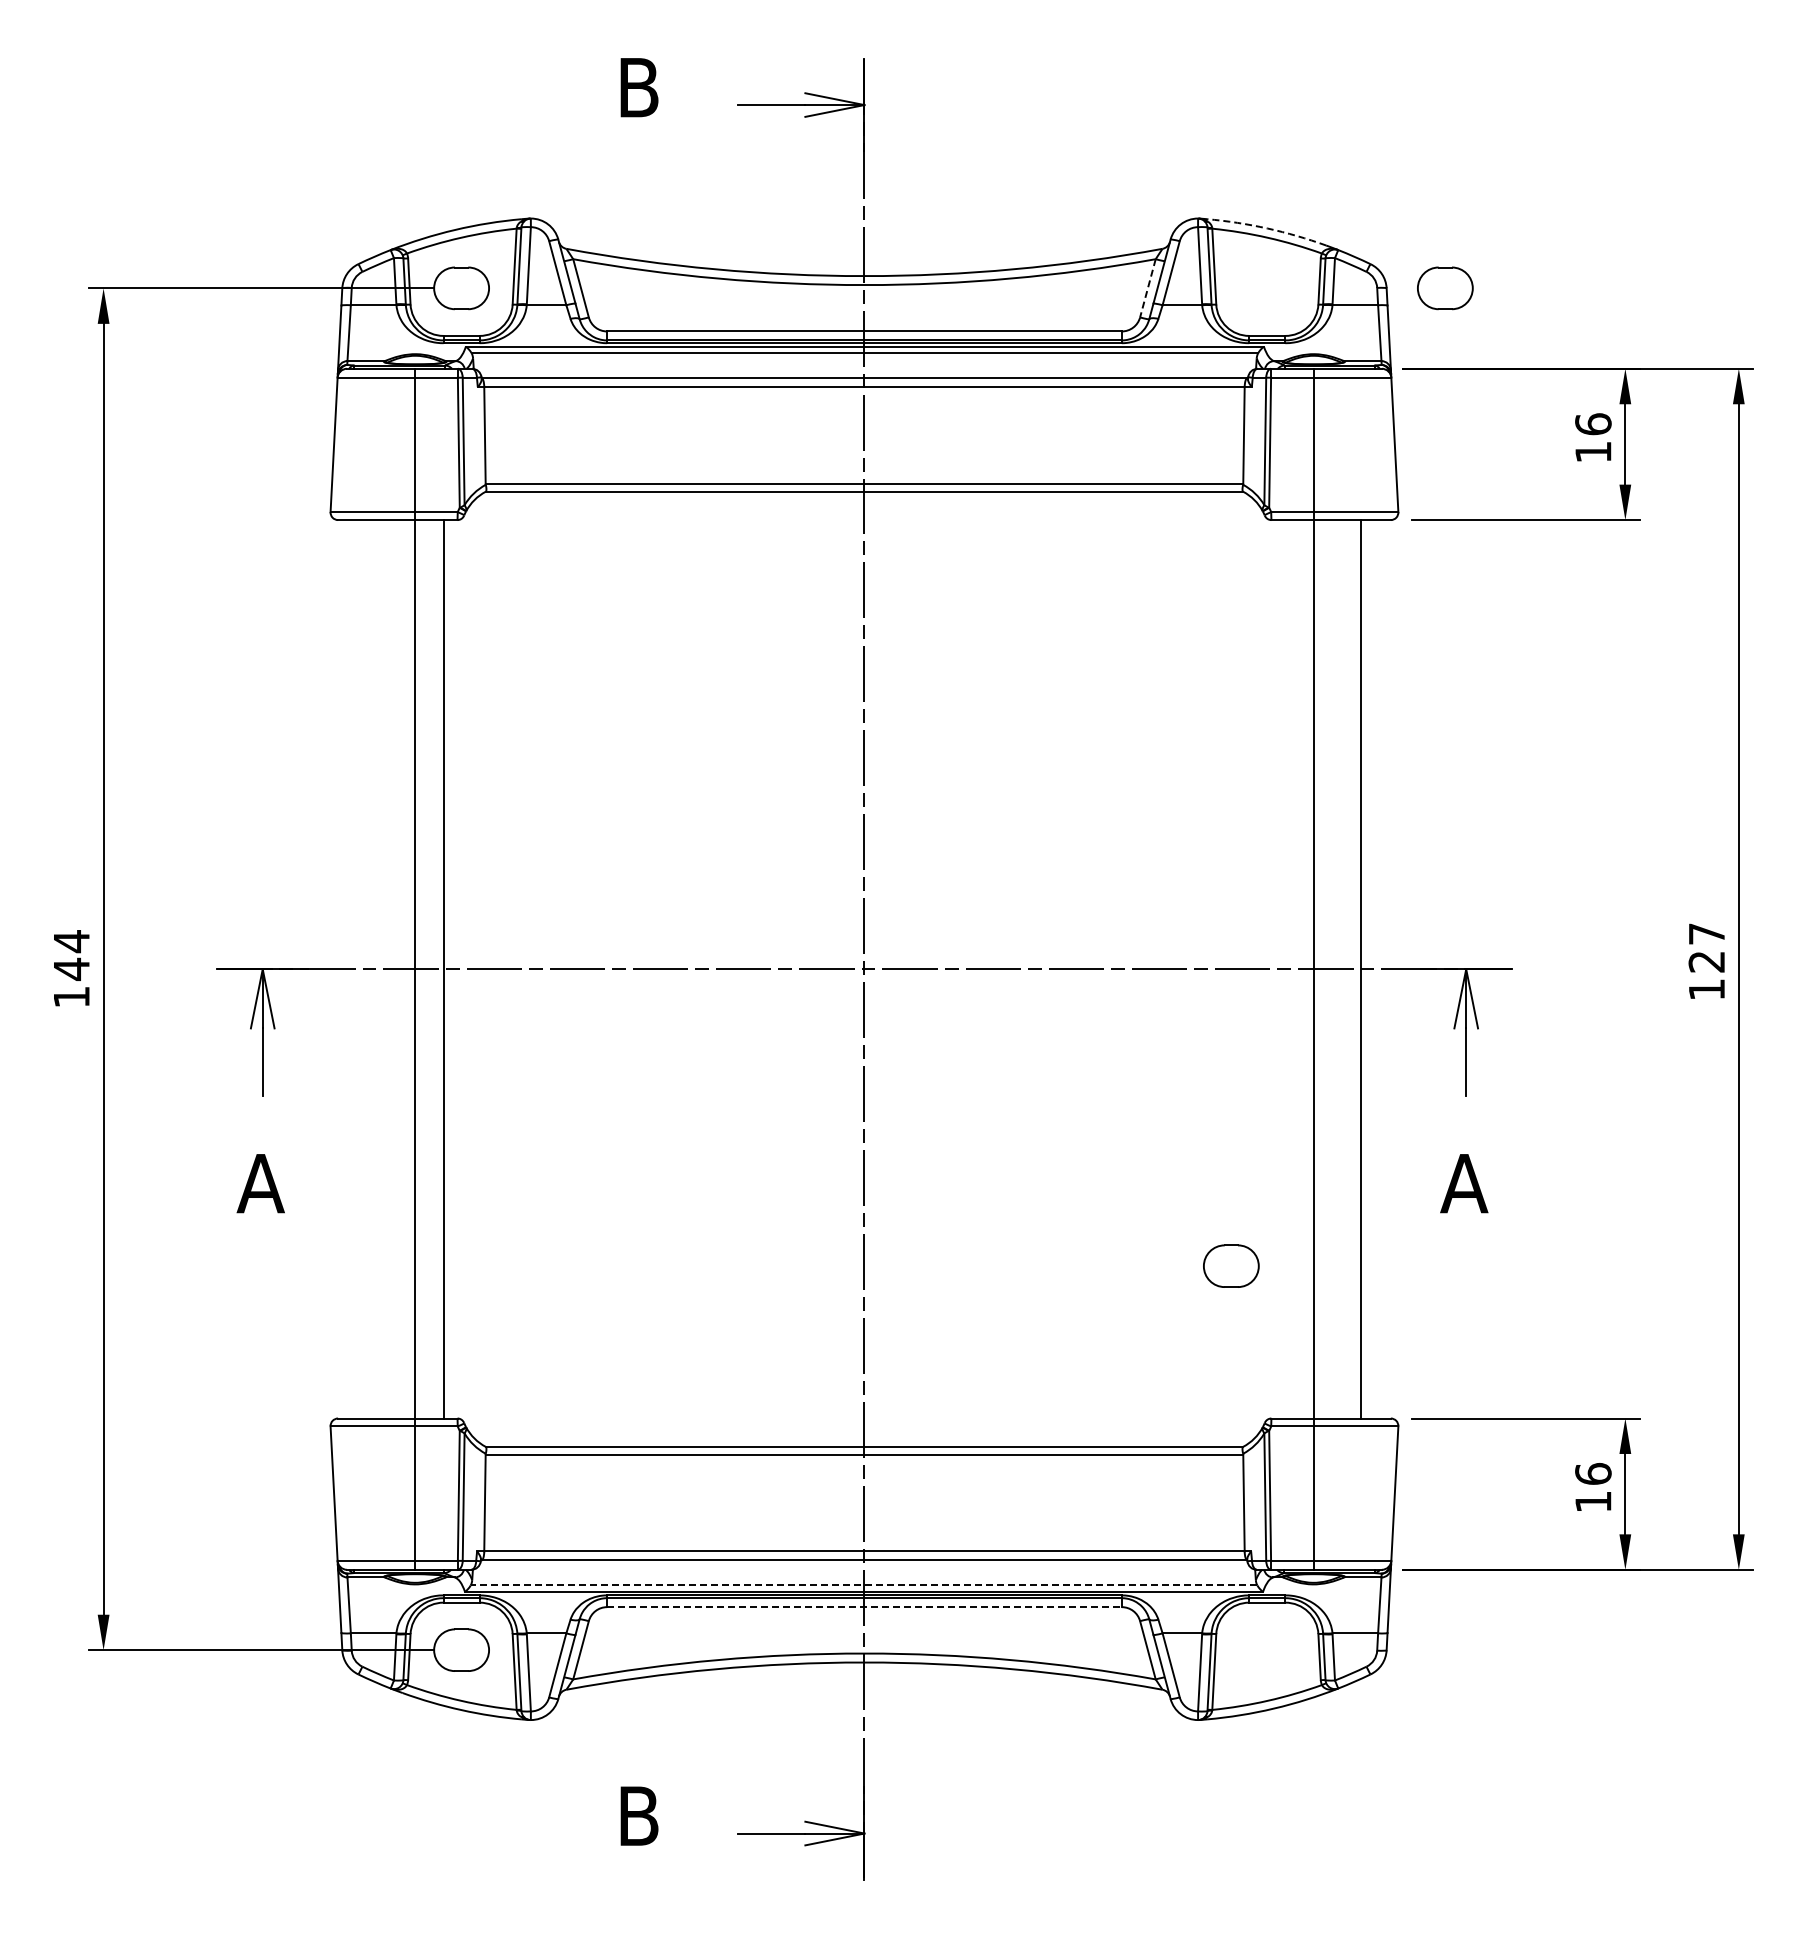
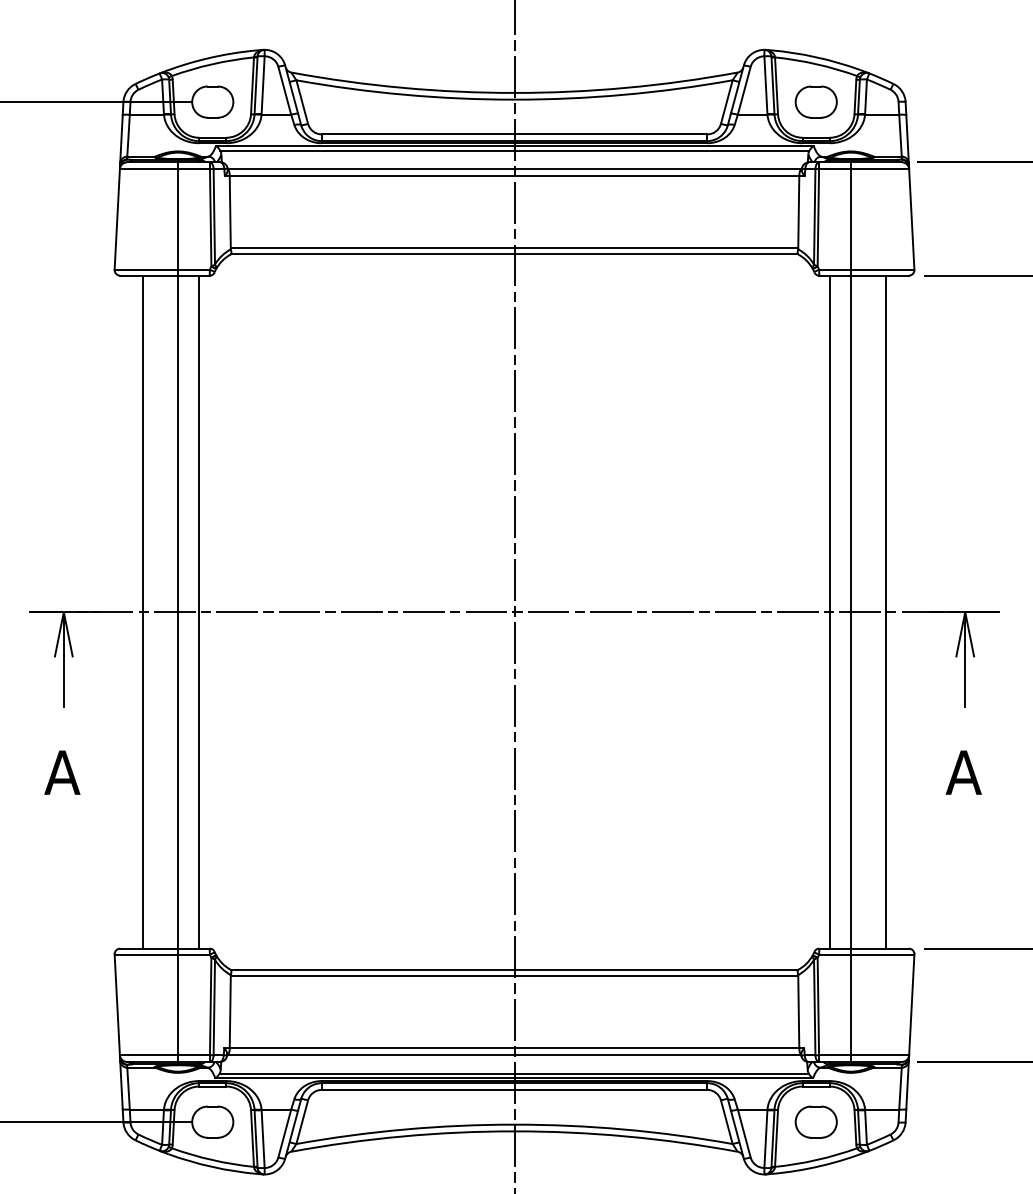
arc: (1267, 228) -> (816, 57), dashed -> solid
line: (1147, 288) -> (726, 102), dashed -> solid
part: (1445, 288) -> (816, 102), moved
line: (367, 969) -> (142, 612), added
line: (1285, 969) -> (829, 612), added
part: (1231, 1265) -> (816, 1121), moved
line: (863, 1585) -> (513, 1073), dashed -> solid
line: (864, 1607) -> (514, 1090), dashed -> solid

